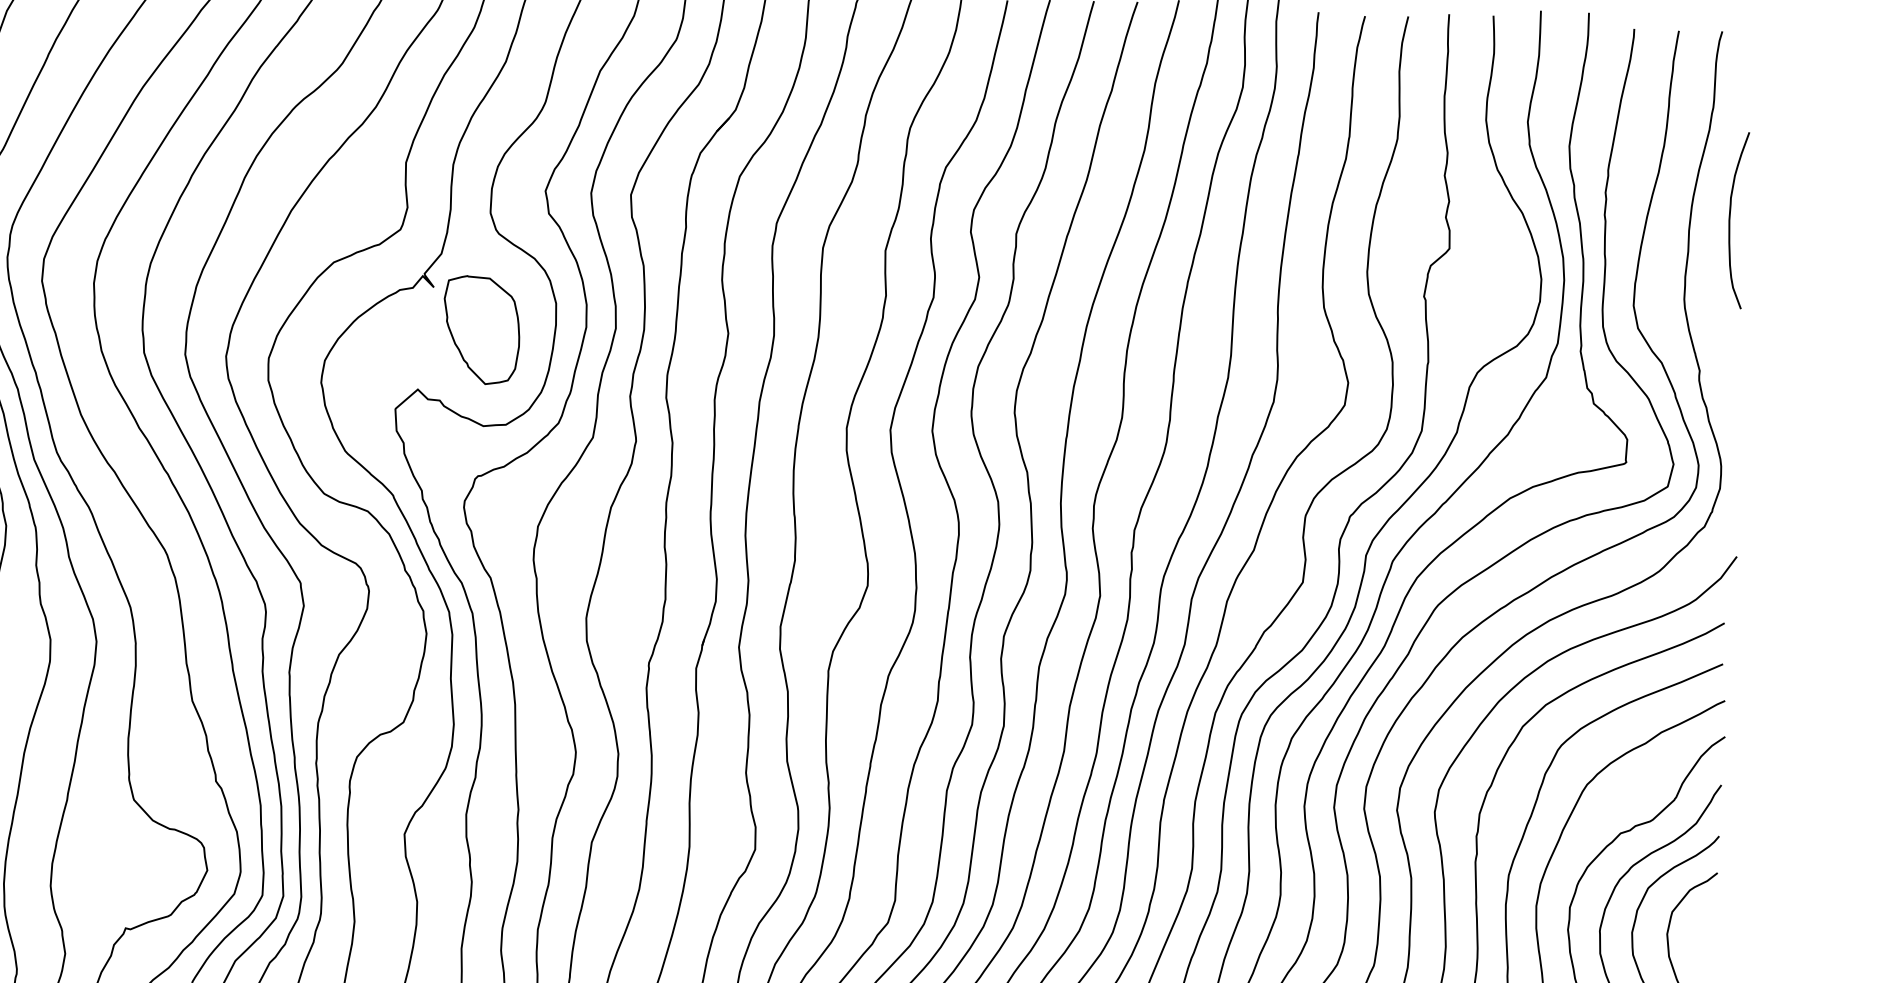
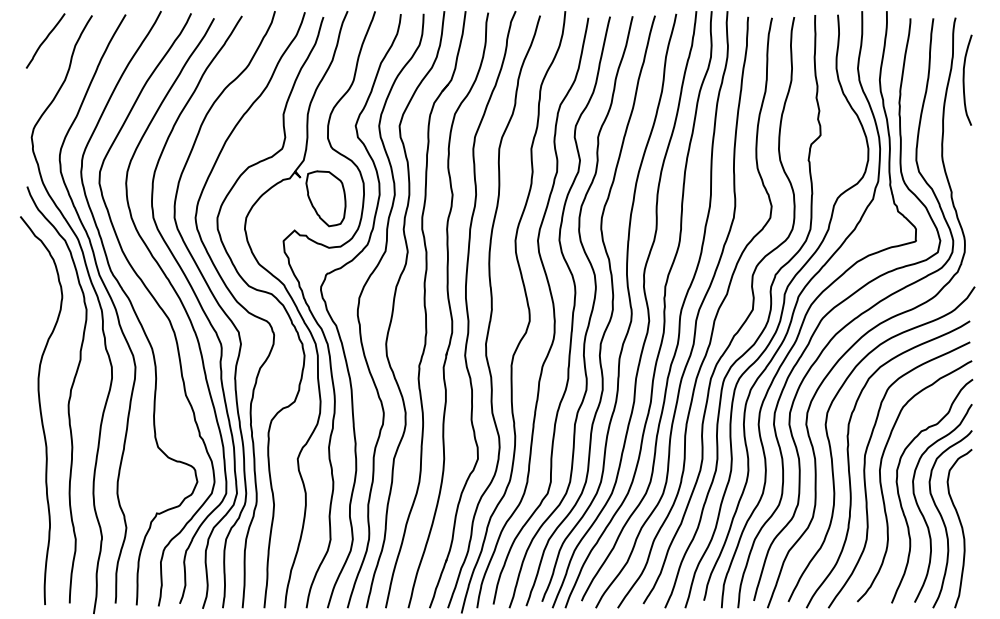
curve: (1731, 218) -> (964, 79), moved

